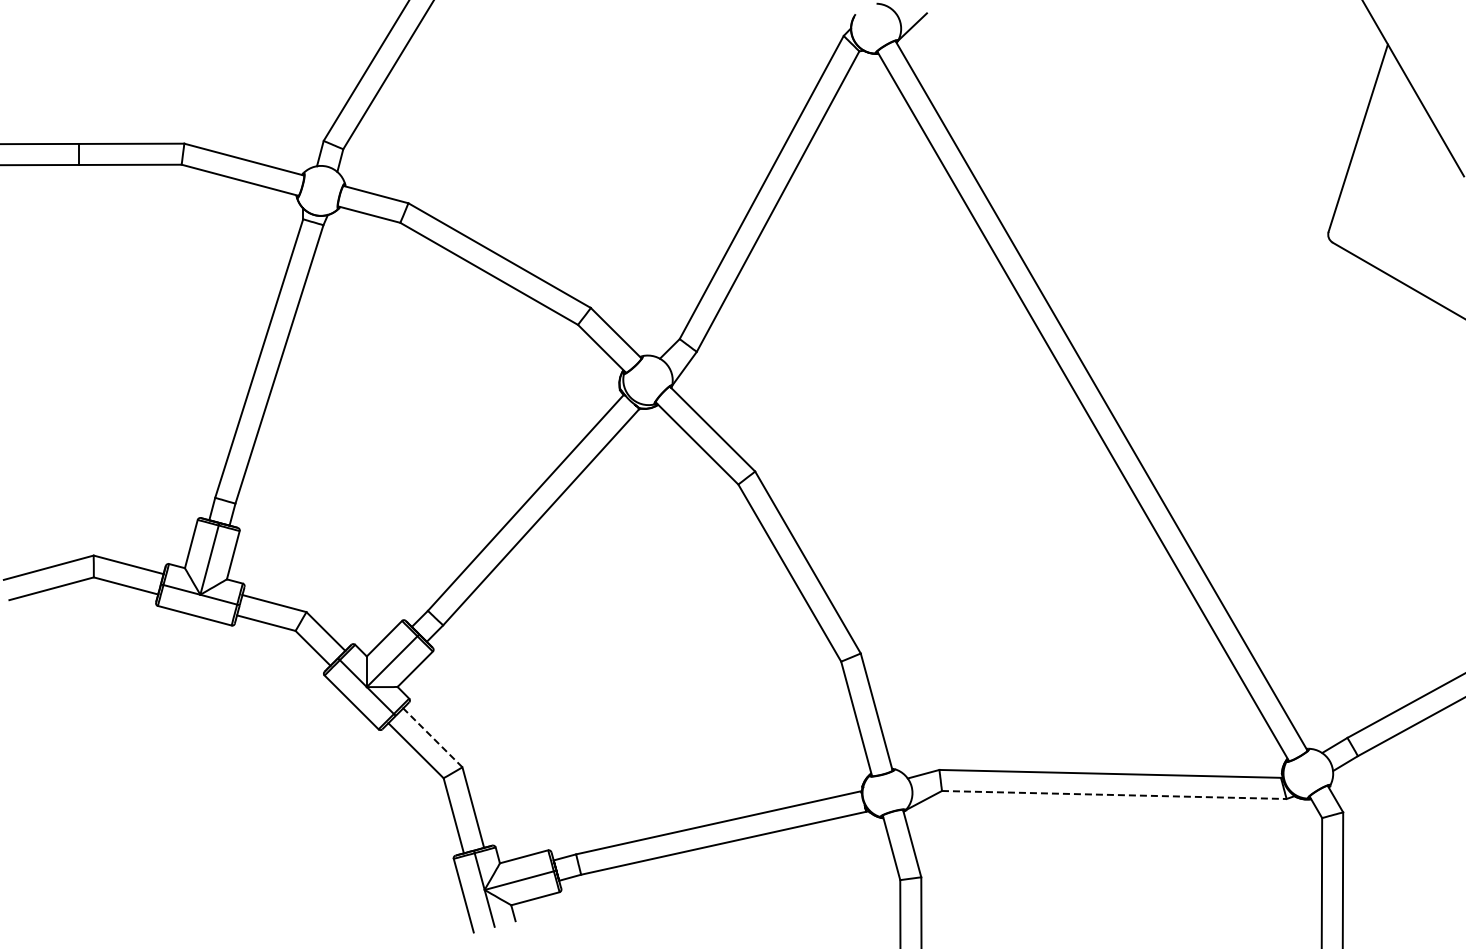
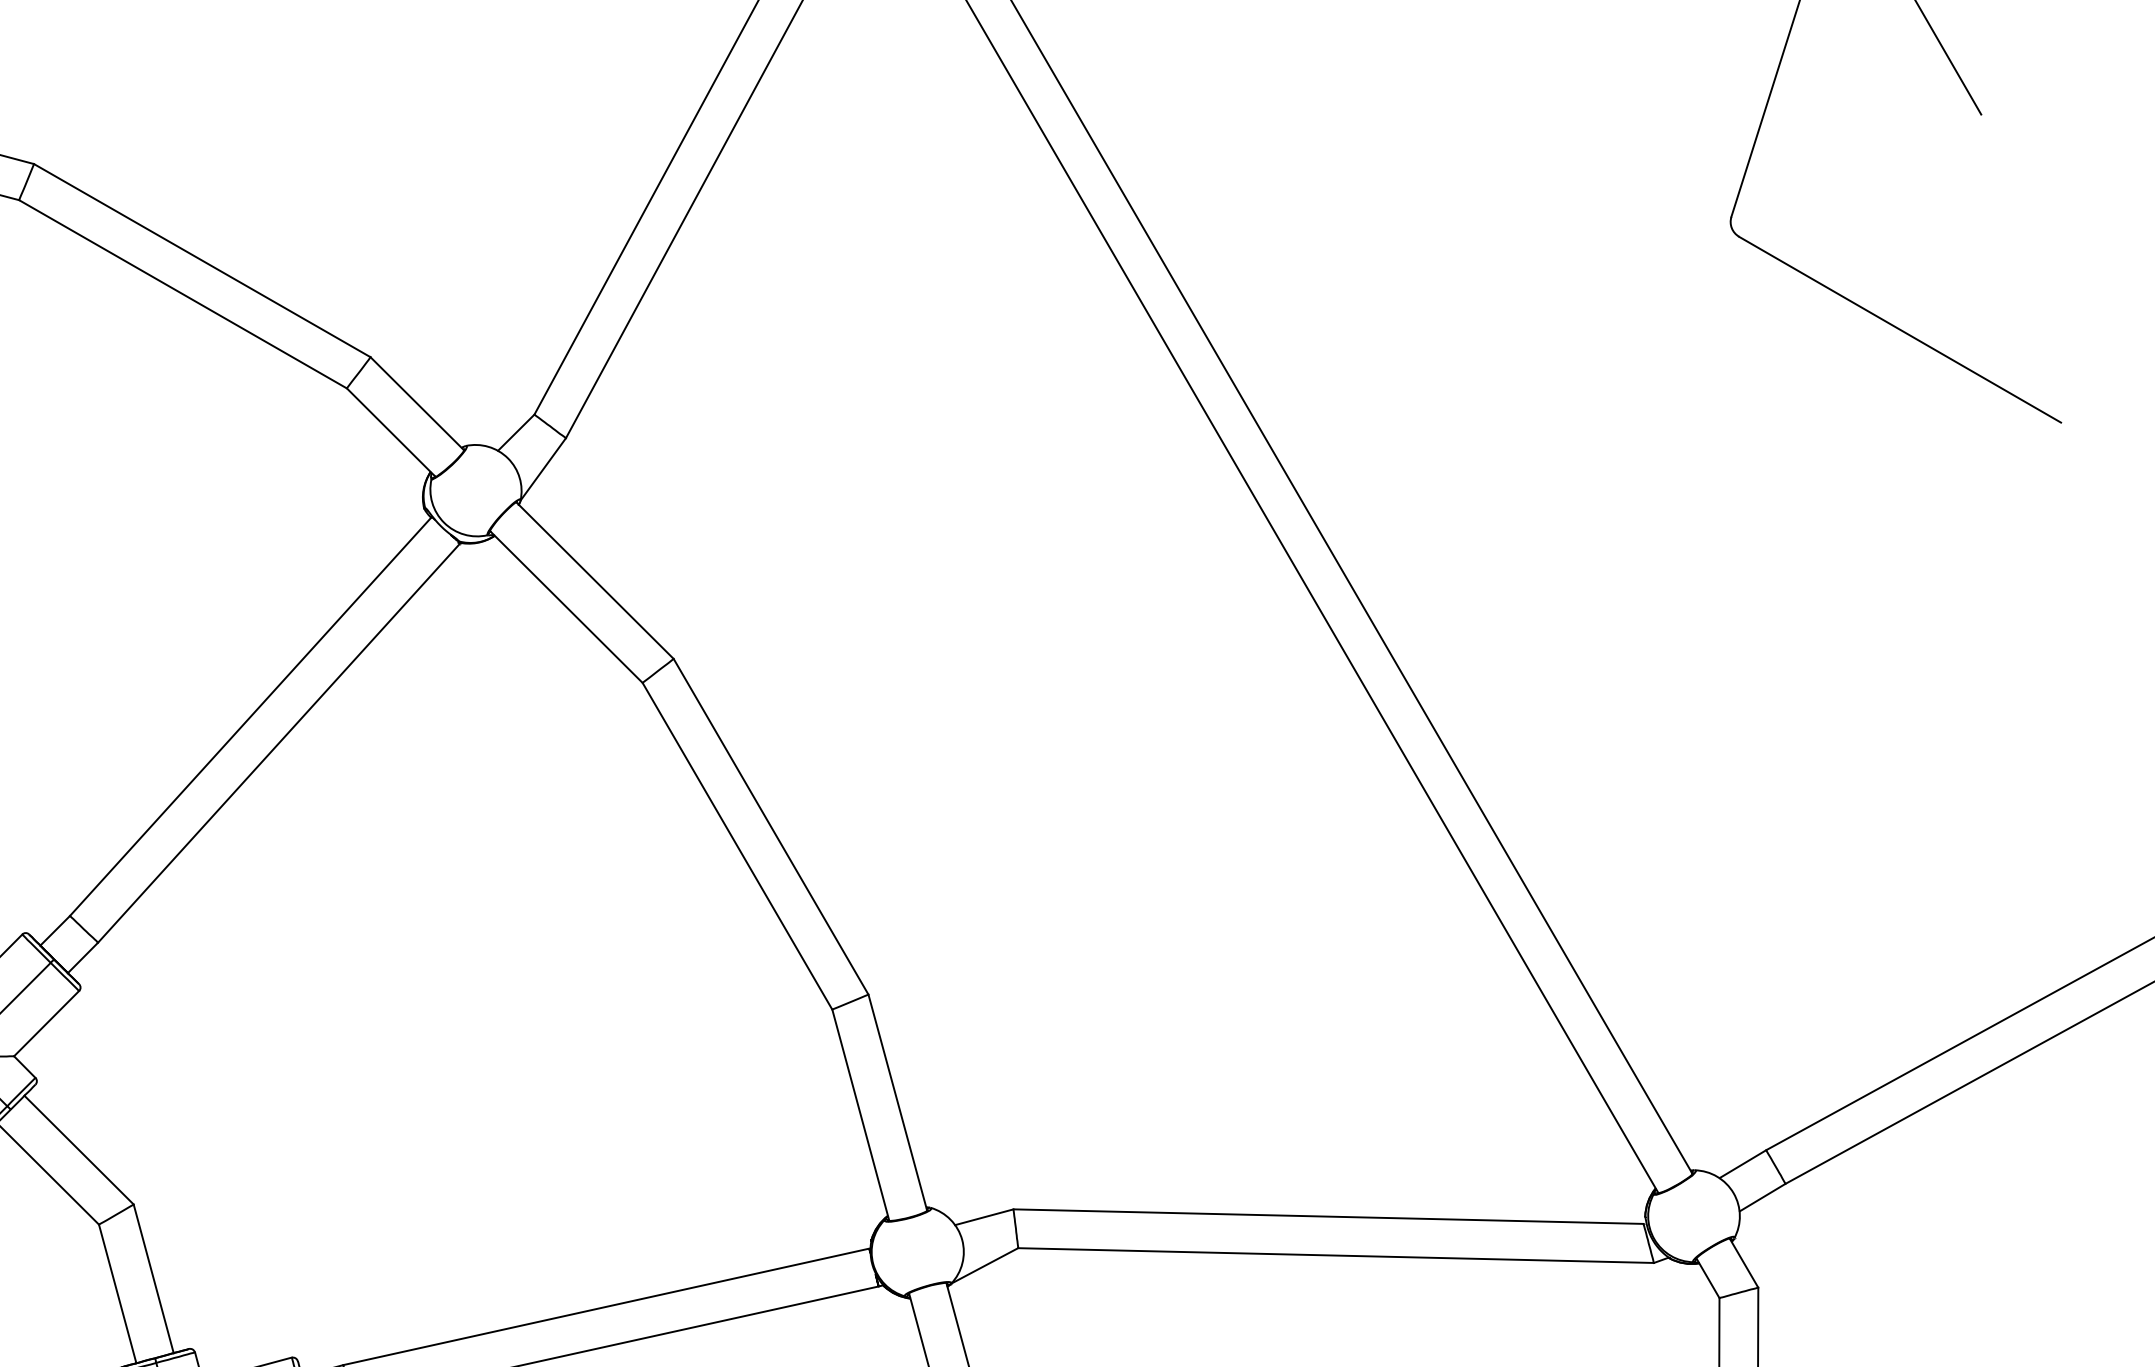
line: (432, 737) -> (78, 1149), dashed -> solid
line: (1114, 795) -> (1336, 1256), dashed -> solid

